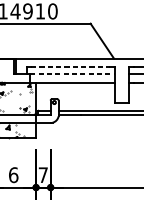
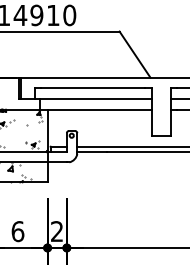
line: (70, 66) -> (93, 88), dashed -> solid
line: (72, 74) -> (95, 98), dashed -> solid
text: (42, 175) -> (56, 231), 7 -> 2

